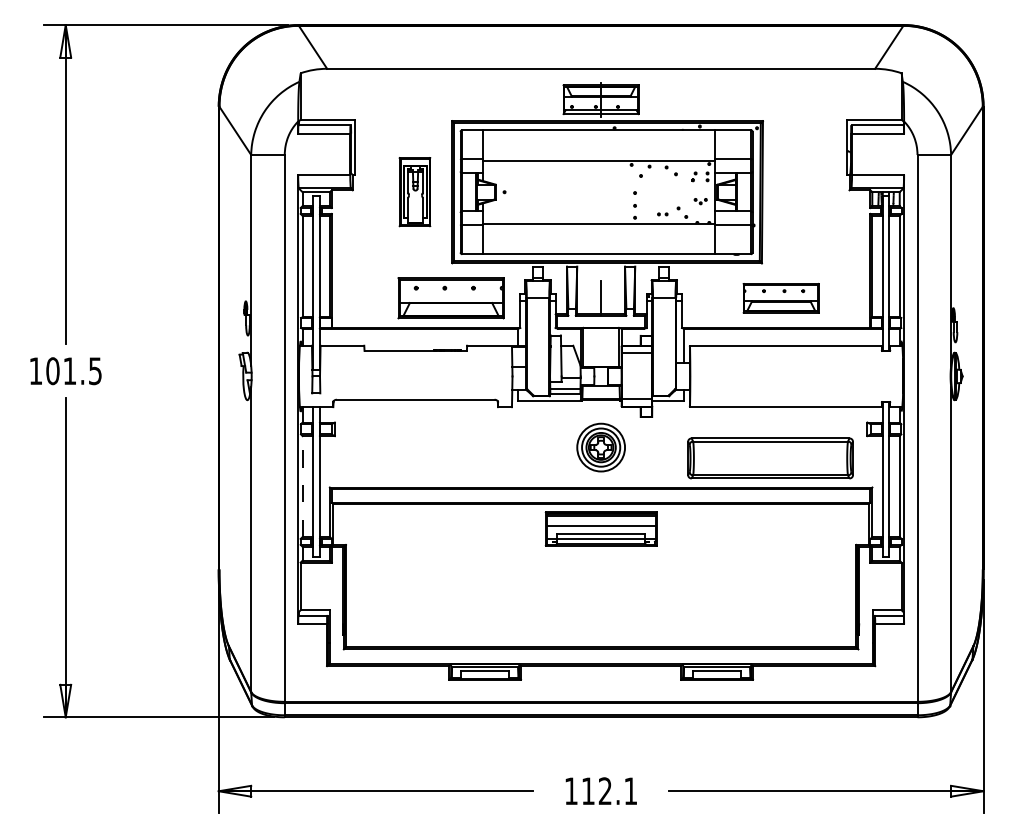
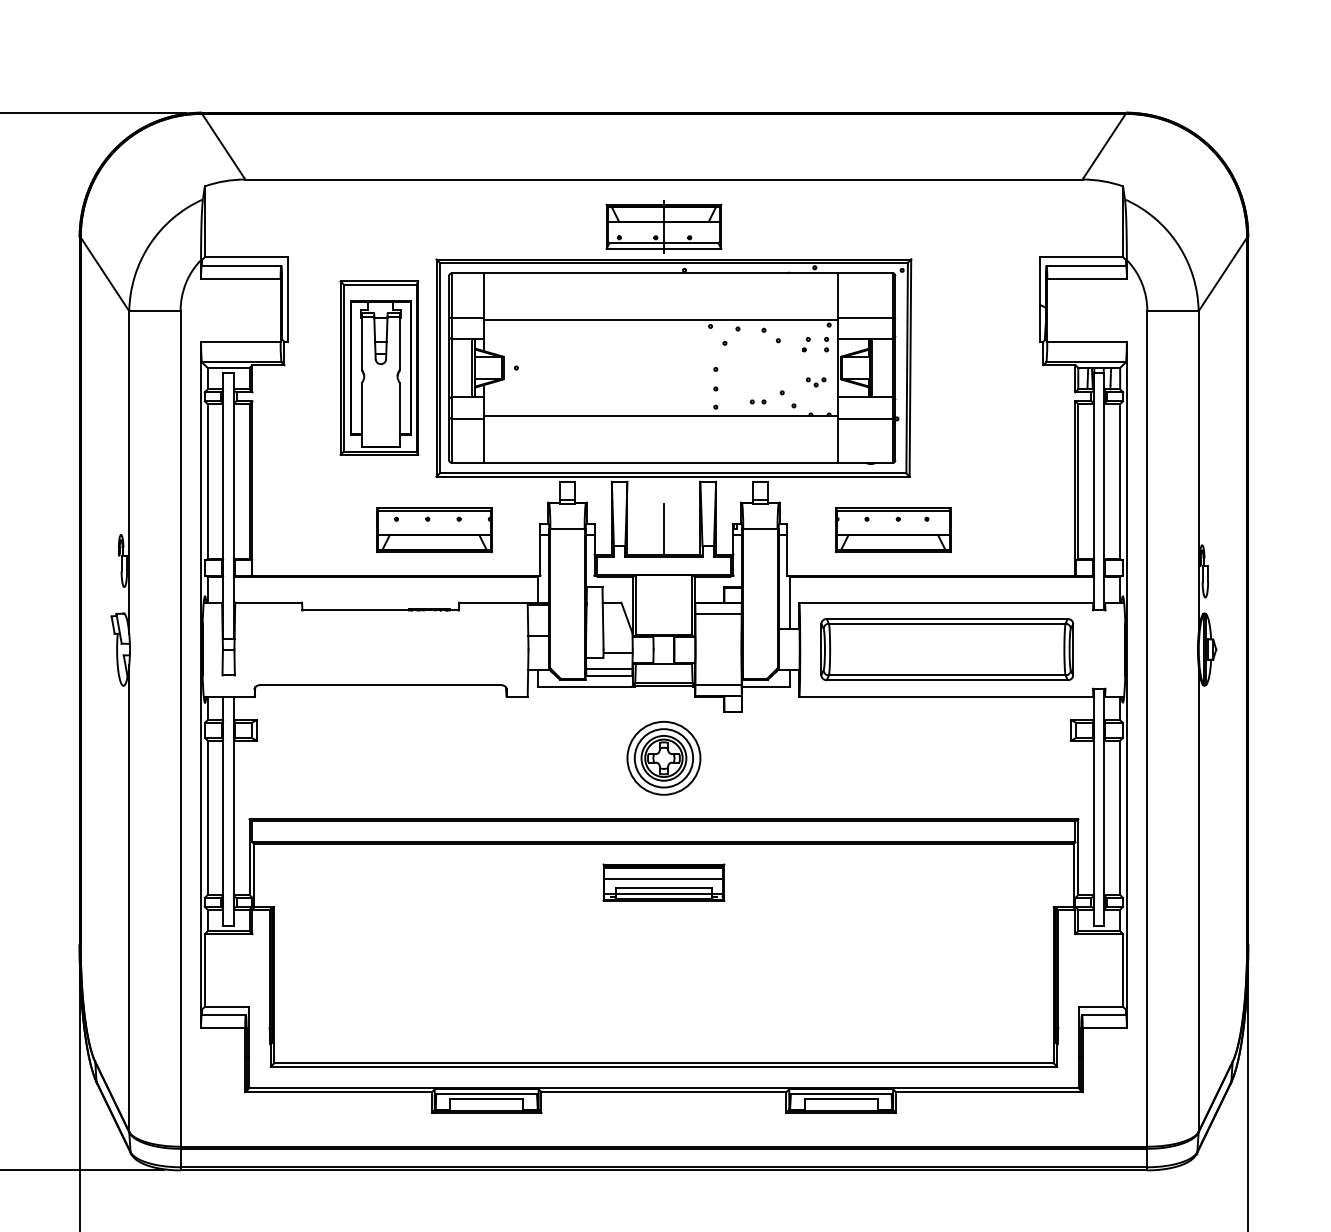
part: (414, 191) -> (378, 366), size x1.67
part: (450, 298) -> (433, 530), size x0.71
part: (780, 298) -> (892, 530), moved
part: (770, 458) -> (947, 649), moved
line: (302, 486) -> (207, 817), dashed -> solid
part: (600, 528) -> (662, 881), size x0.71

